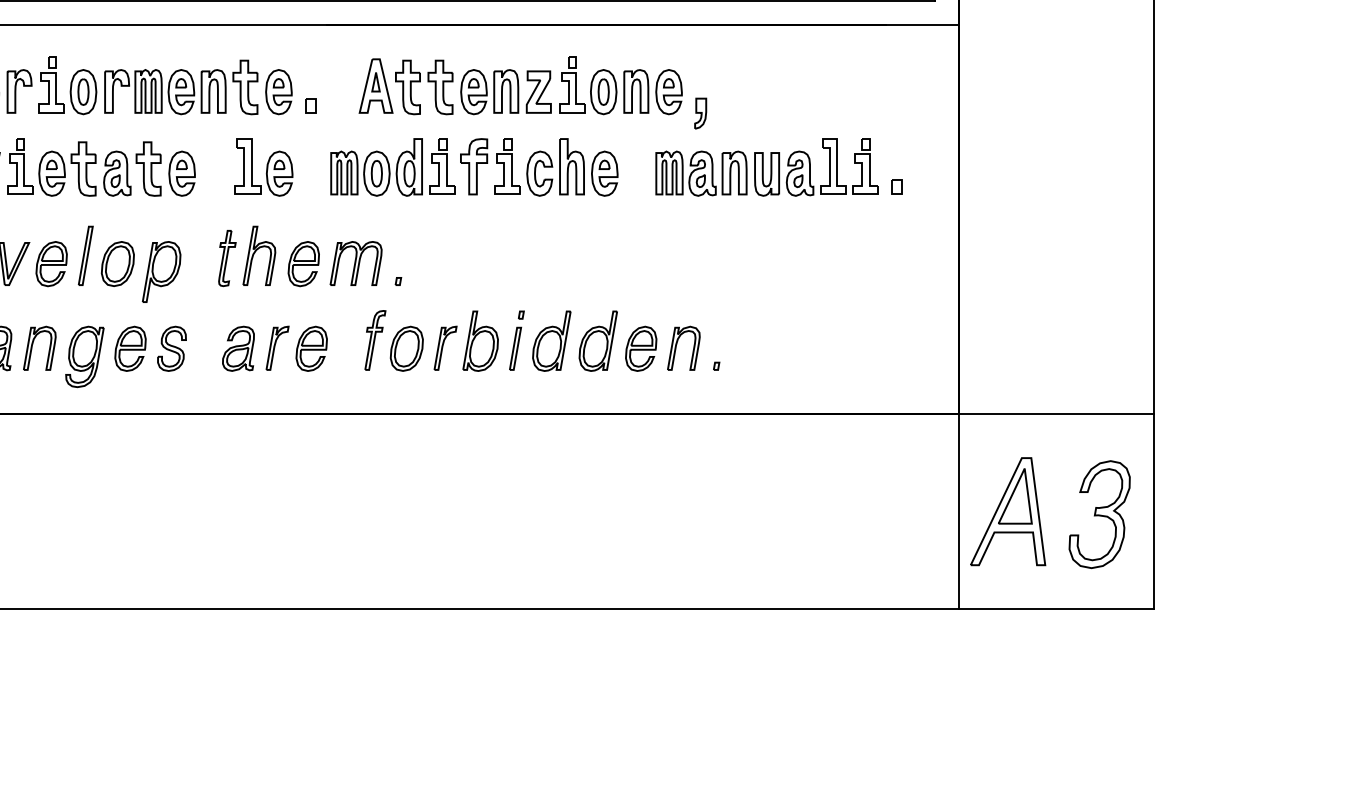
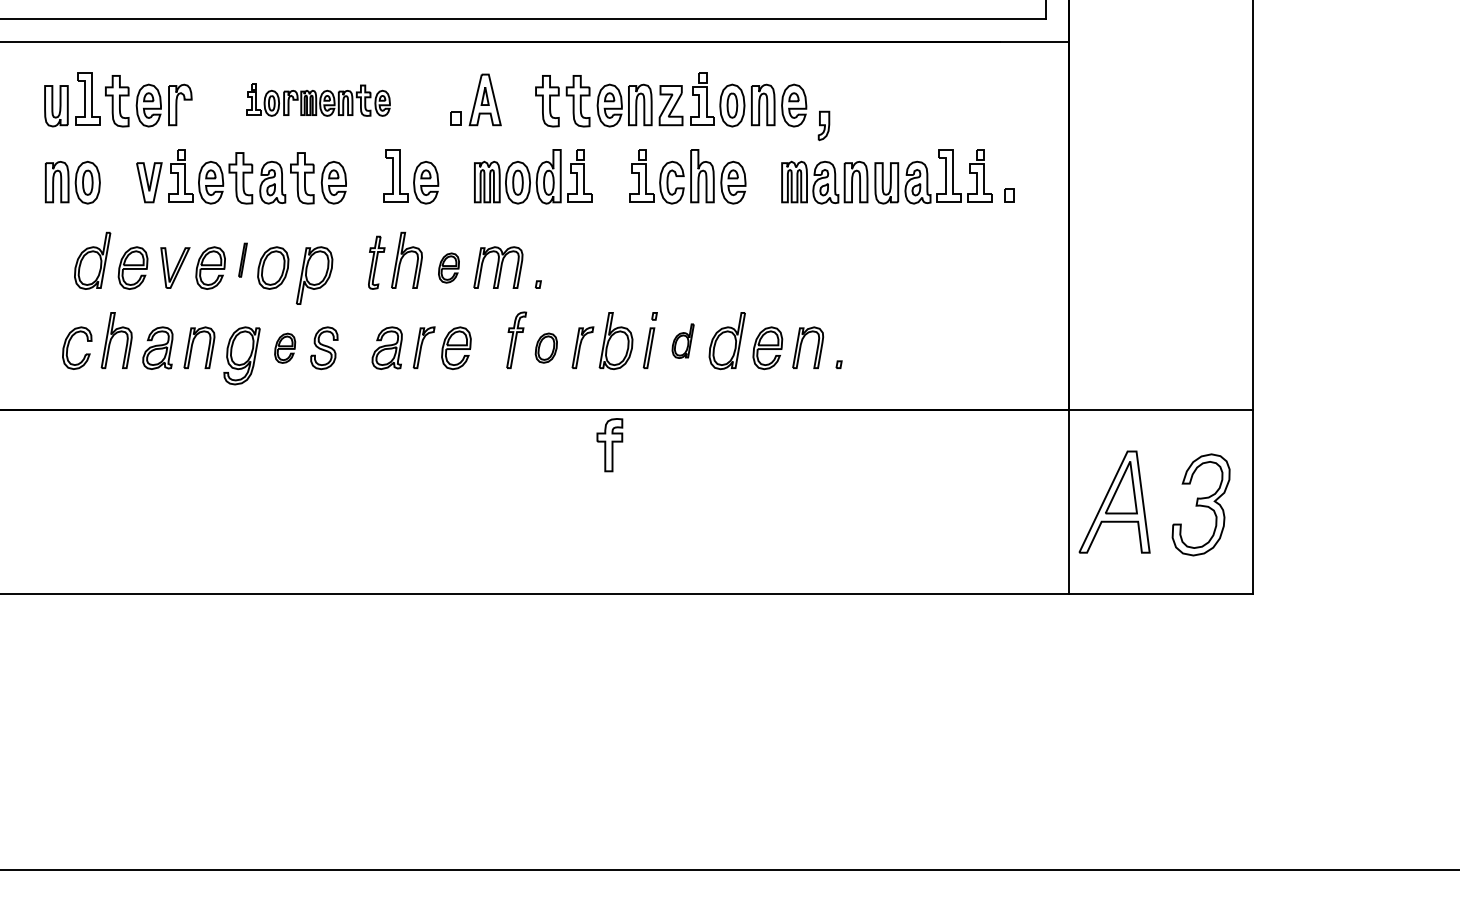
part: (165, 85) -> (318, 99), size x0.6
part: (375, 85) -> (484, 99), moved
part: (473, 167) -> (609, 445), moved
part: (85, 254) -> (242, 259), size x0.6
part: (303, 263) -> (448, 267), size x0.7
part: (550, 341) -> (682, 341), size x0.6
part: (407, 348) -> (546, 347), size x0.7
part: (129, 349) -> (284, 348), size x0.7

